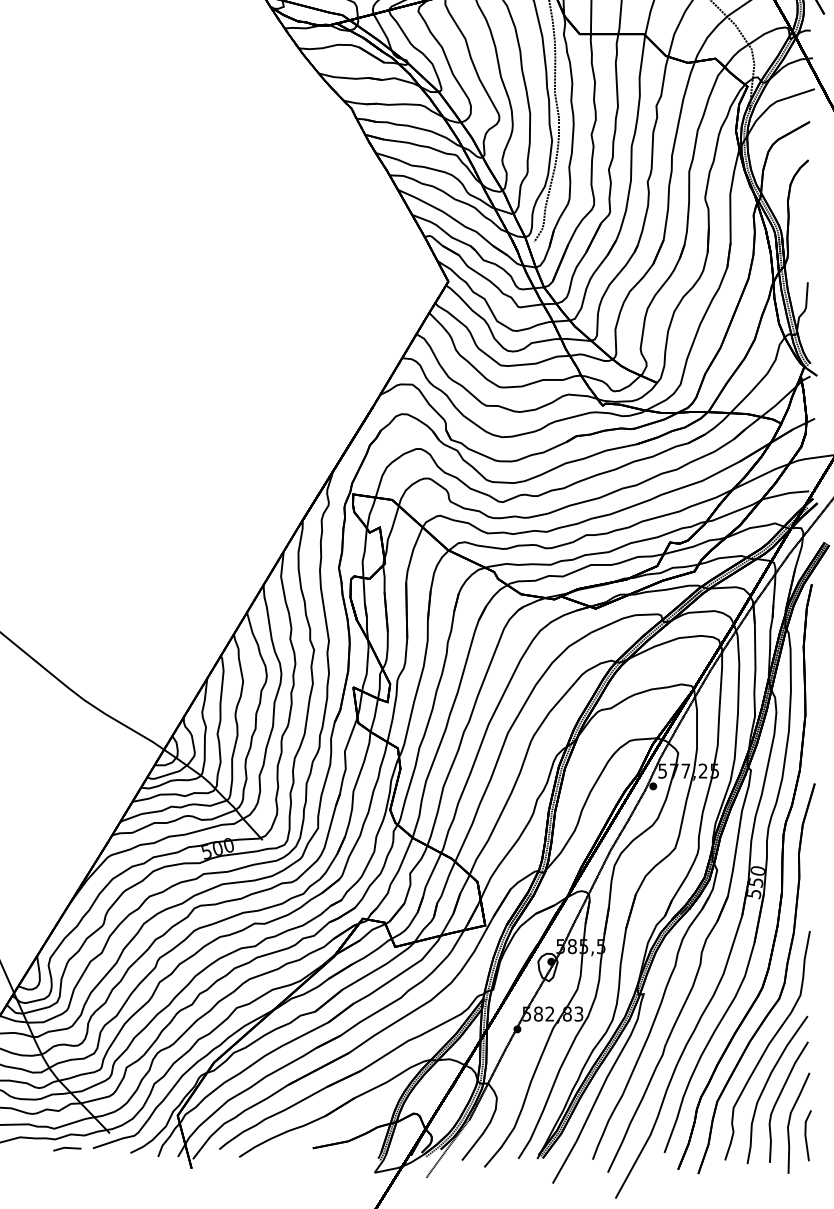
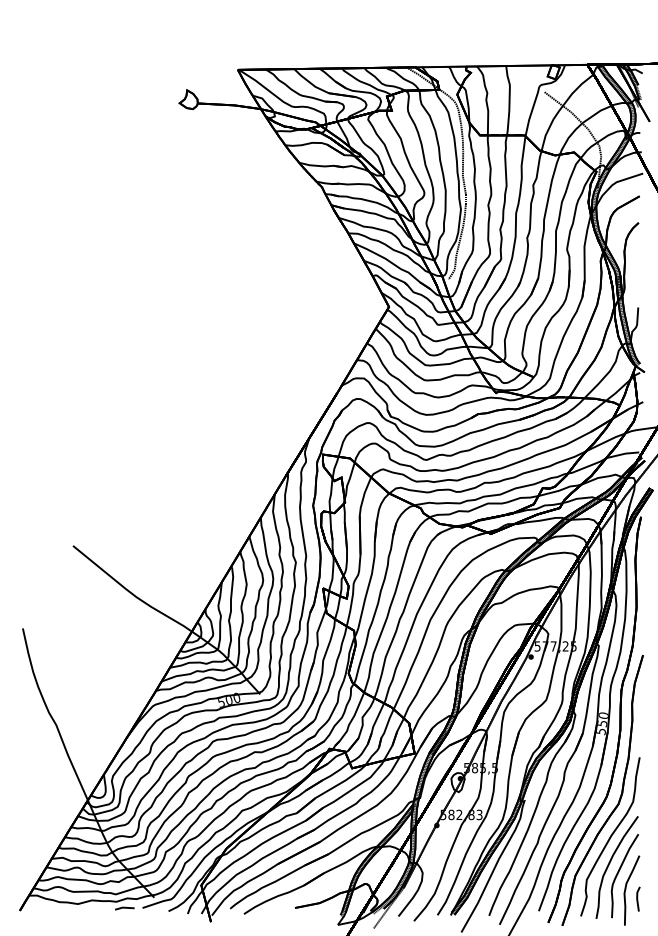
part: (808, 1134) -> (638, 898), size x0.7

